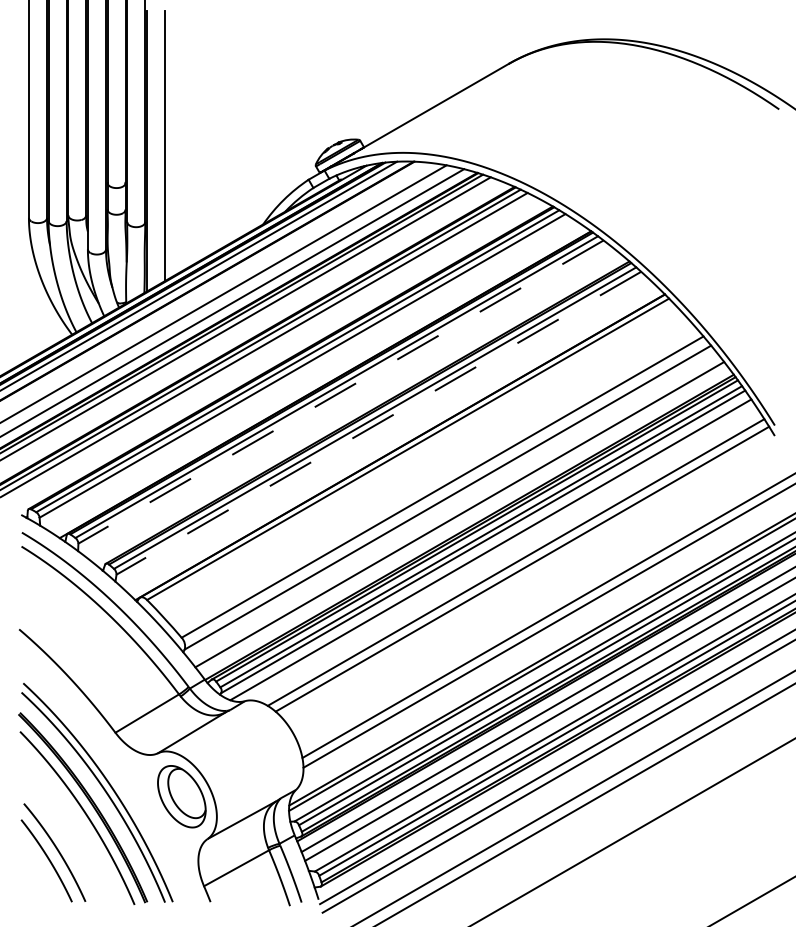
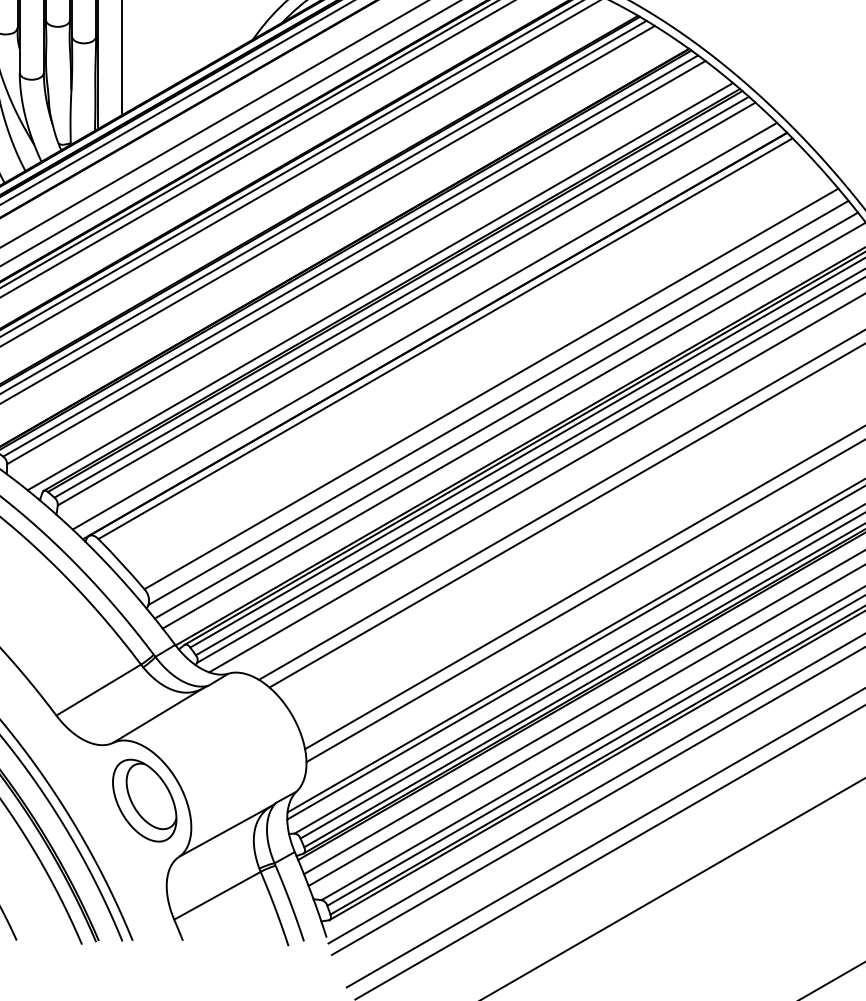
line: (340, 392) -> (355, 263), dashed -> solid
line: (358, 410) -> (379, 287), added
line: (378, 423) -> (406, 304), dashed -> solid
line: (392, 439) -> (424, 325), added
line: (453, 506) -> (505, 414), added

